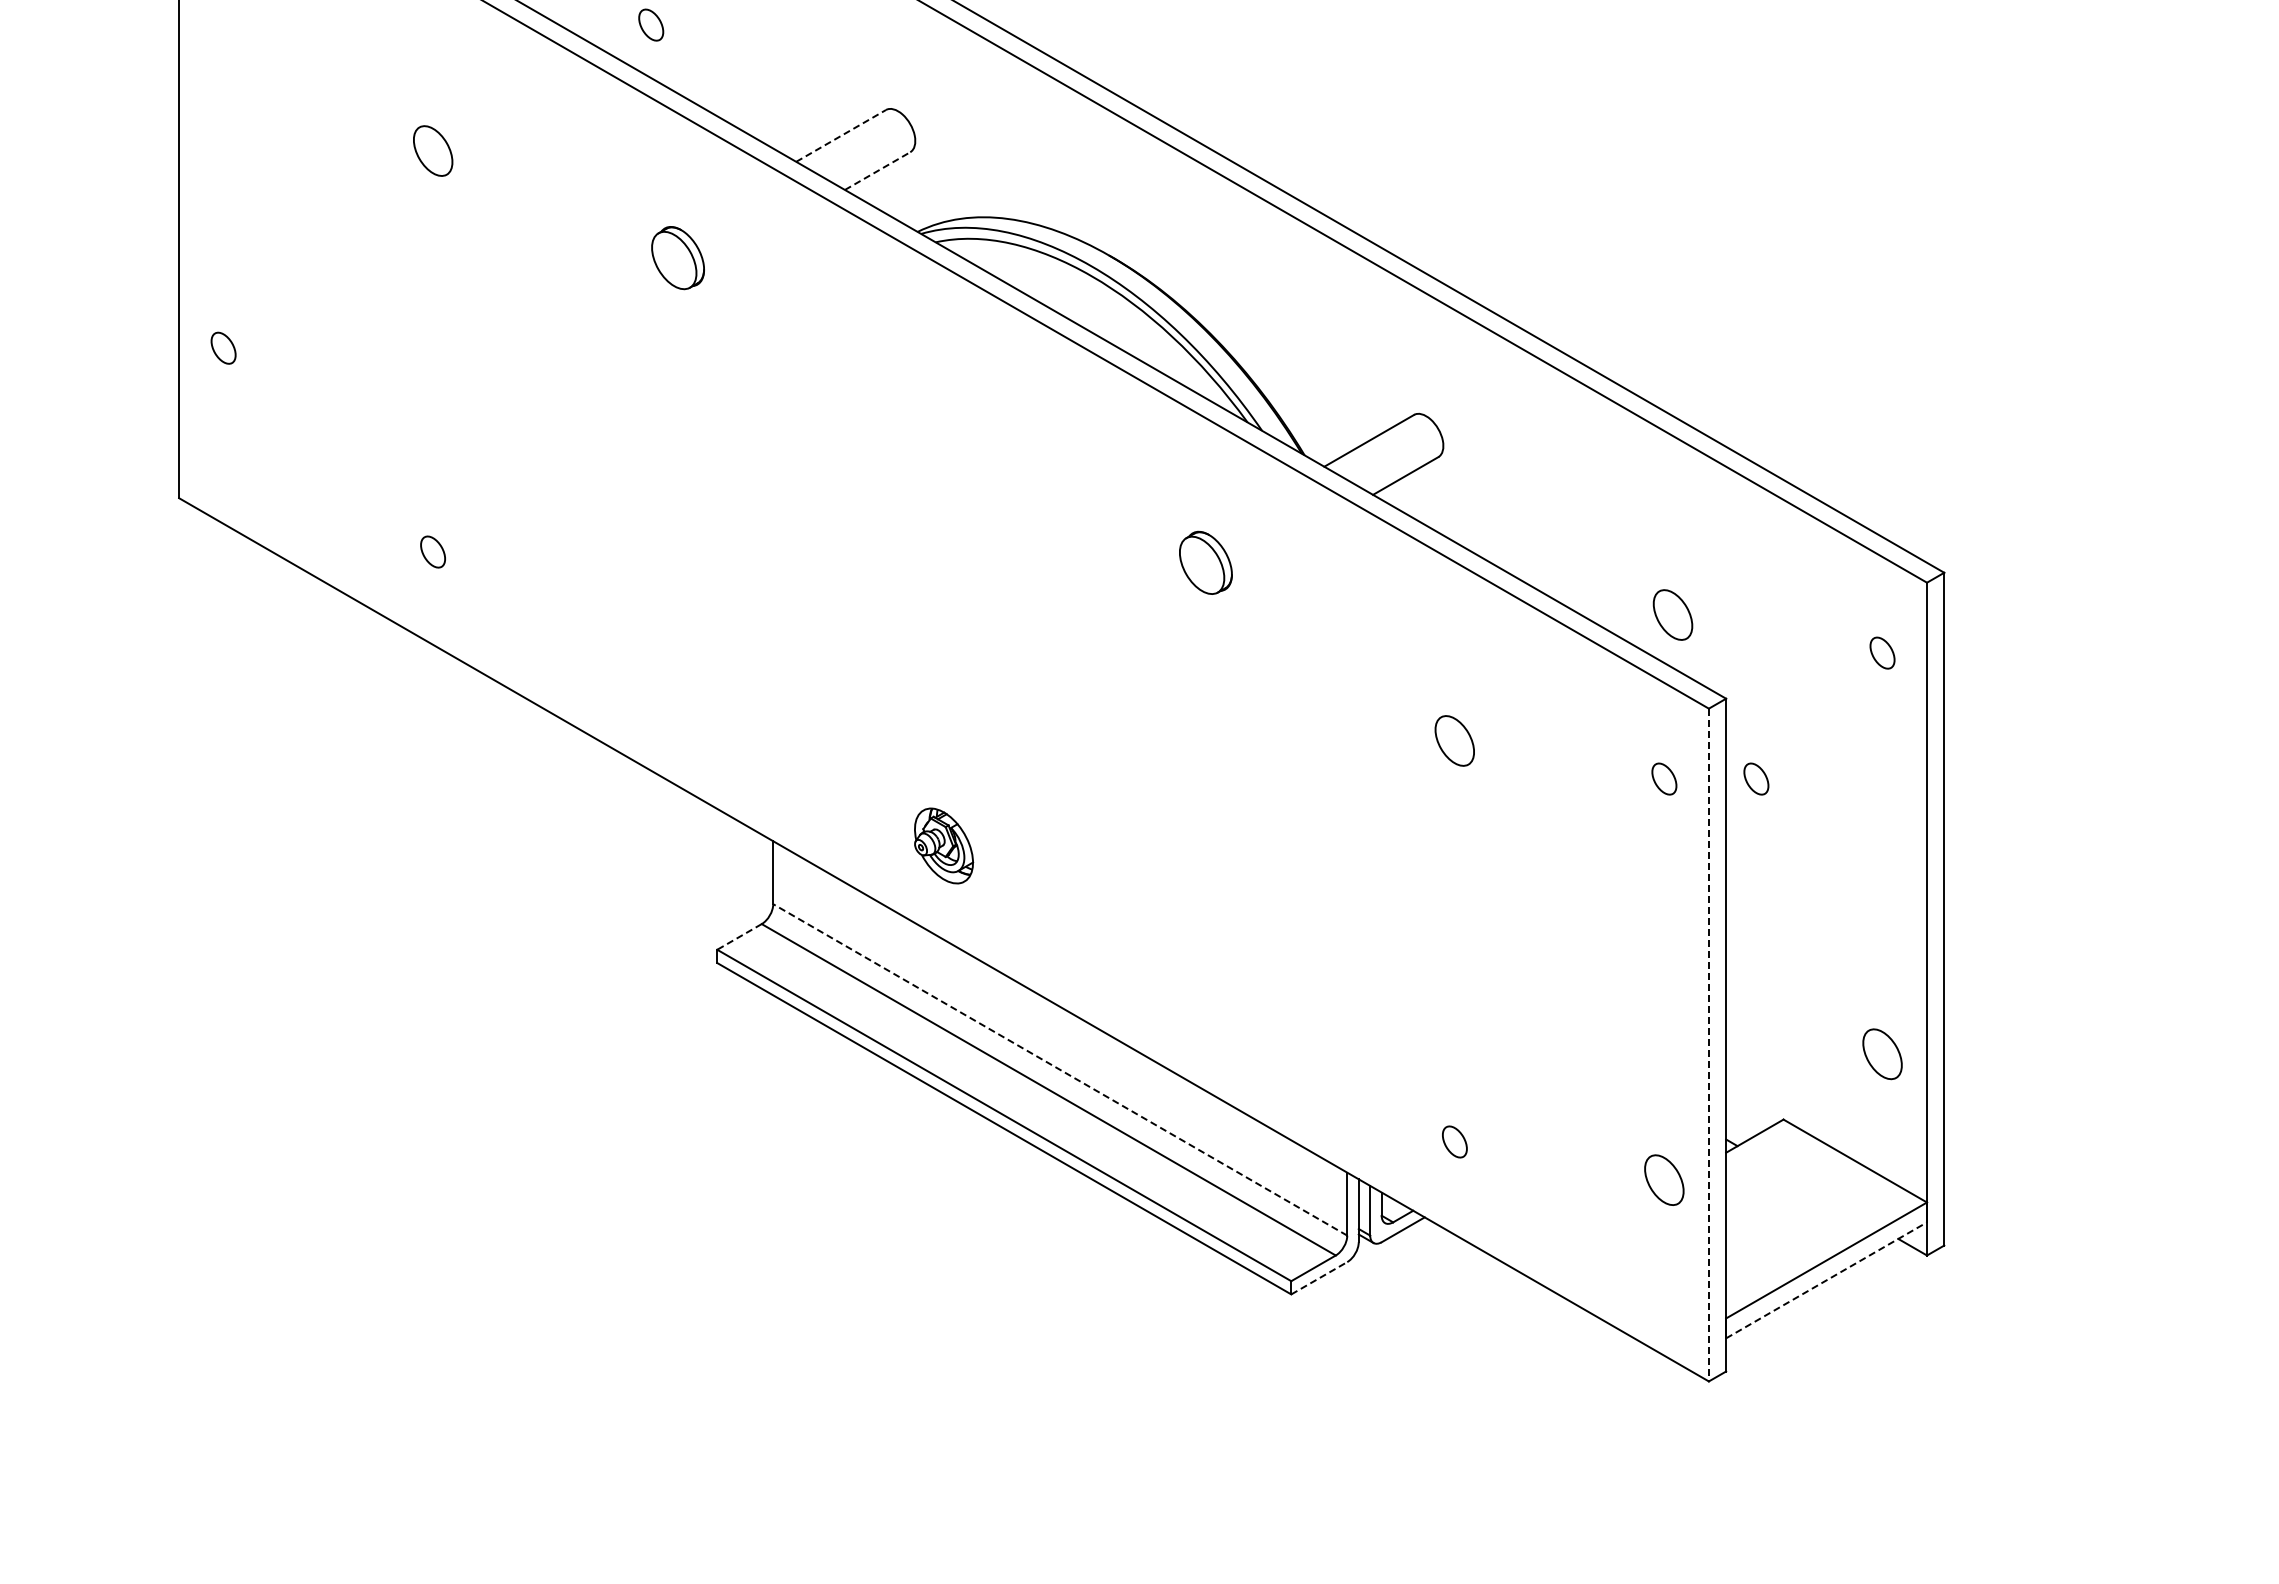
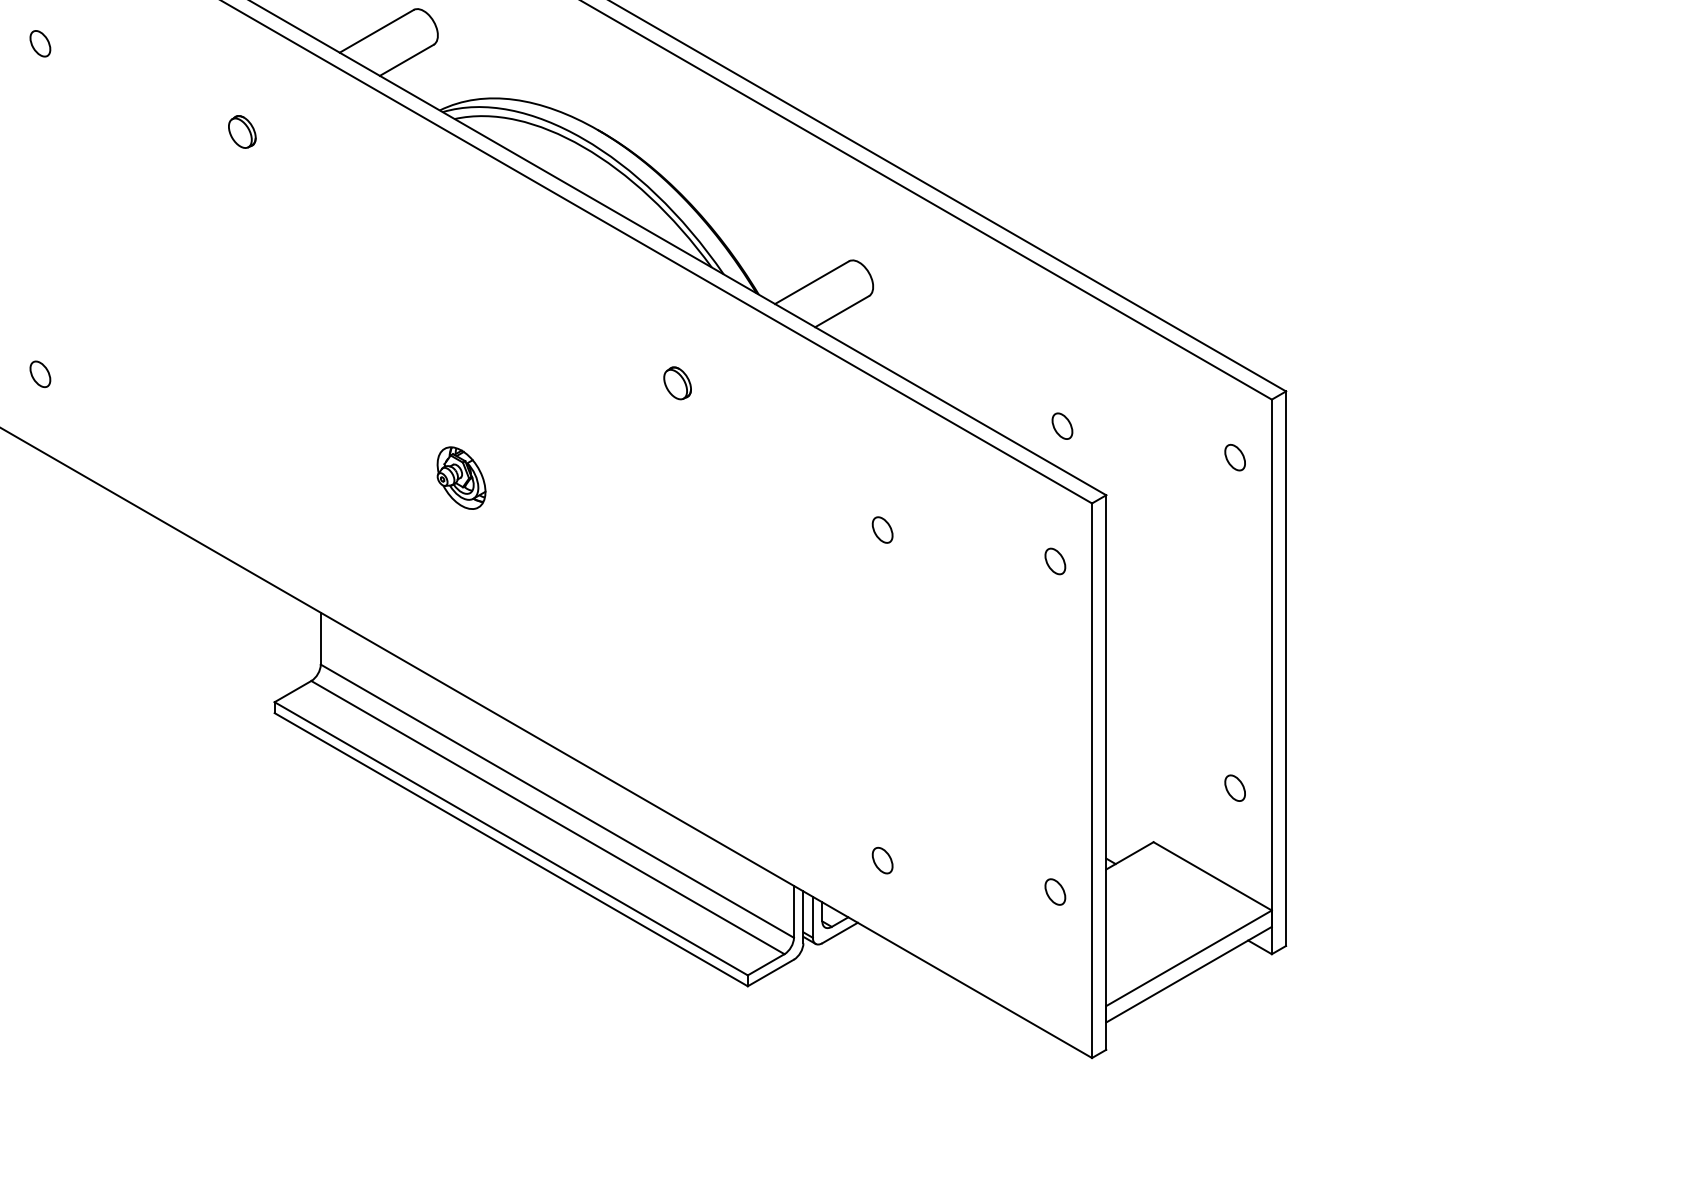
line: (841, 135) -> (377, 30), dashed -> solid
part: (432, 150) -> (39, 43), size x0.62
line: (877, 171) -> (406, 60), dashed -> solid
part: (677, 257) -> (241, 131), size x0.62
part: (1206, 562) -> (677, 382), size x0.62
part: (1672, 614) -> (1062, 425), size x0.62
part: (1454, 740) -> (882, 529), size x0.62
part: (1756, 778) -> (1131, 561), removed
part: (944, 845) -> (461, 477), moved
line: (739, 936) -> (292, 691), dashed -> solid
line: (1708, 1045) -> (1091, 781), dashed -> solid
part: (1882, 1053) -> (1235, 787), size x0.62
line: (1059, 1069) -> (556, 800), dashed -> solid
part: (1664, 1179) -> (1055, 891), size x0.62
line: (1319, 1278) -> (771, 973), dashed -> solid
line: (1826, 1280) -> (1188, 974), dashed -> solid

